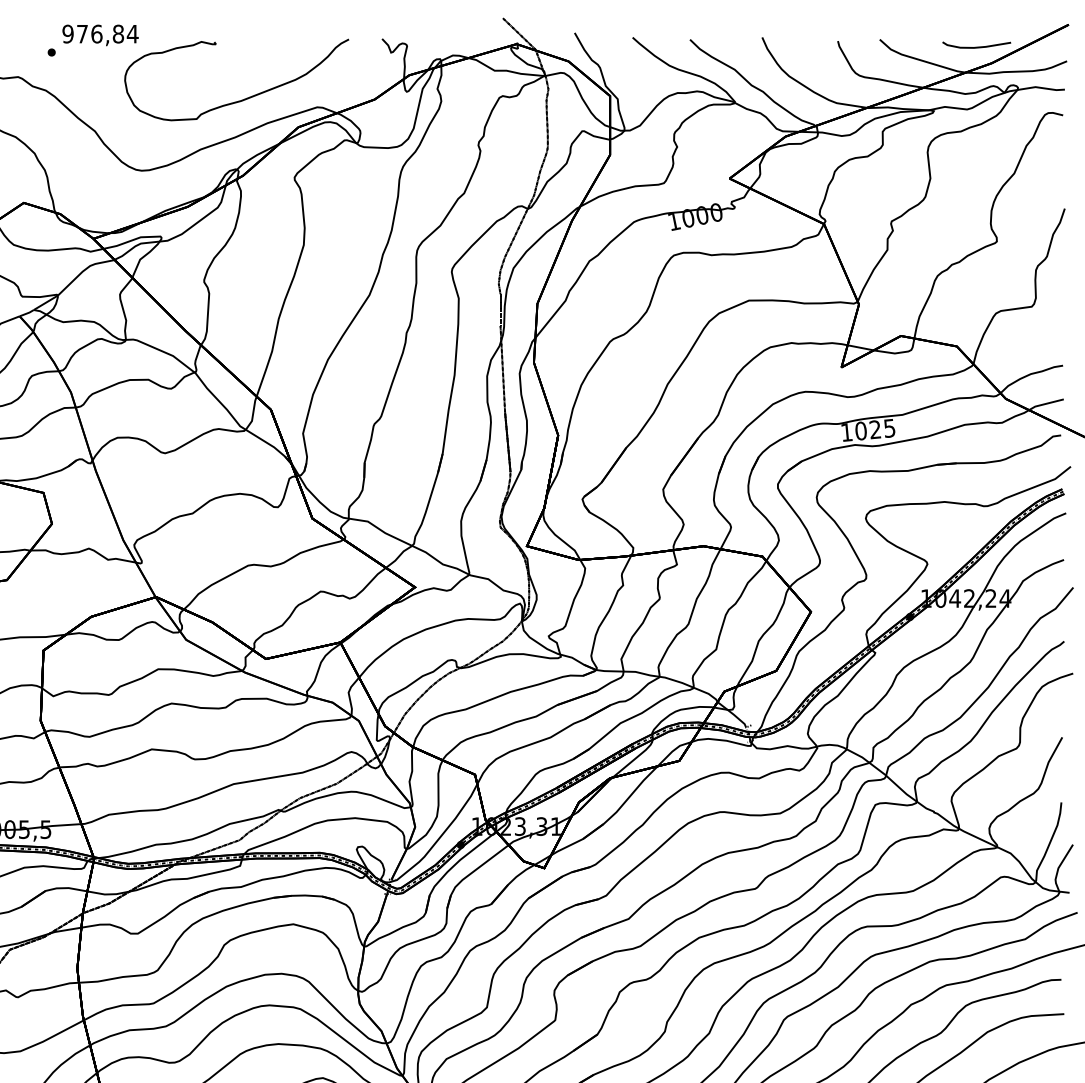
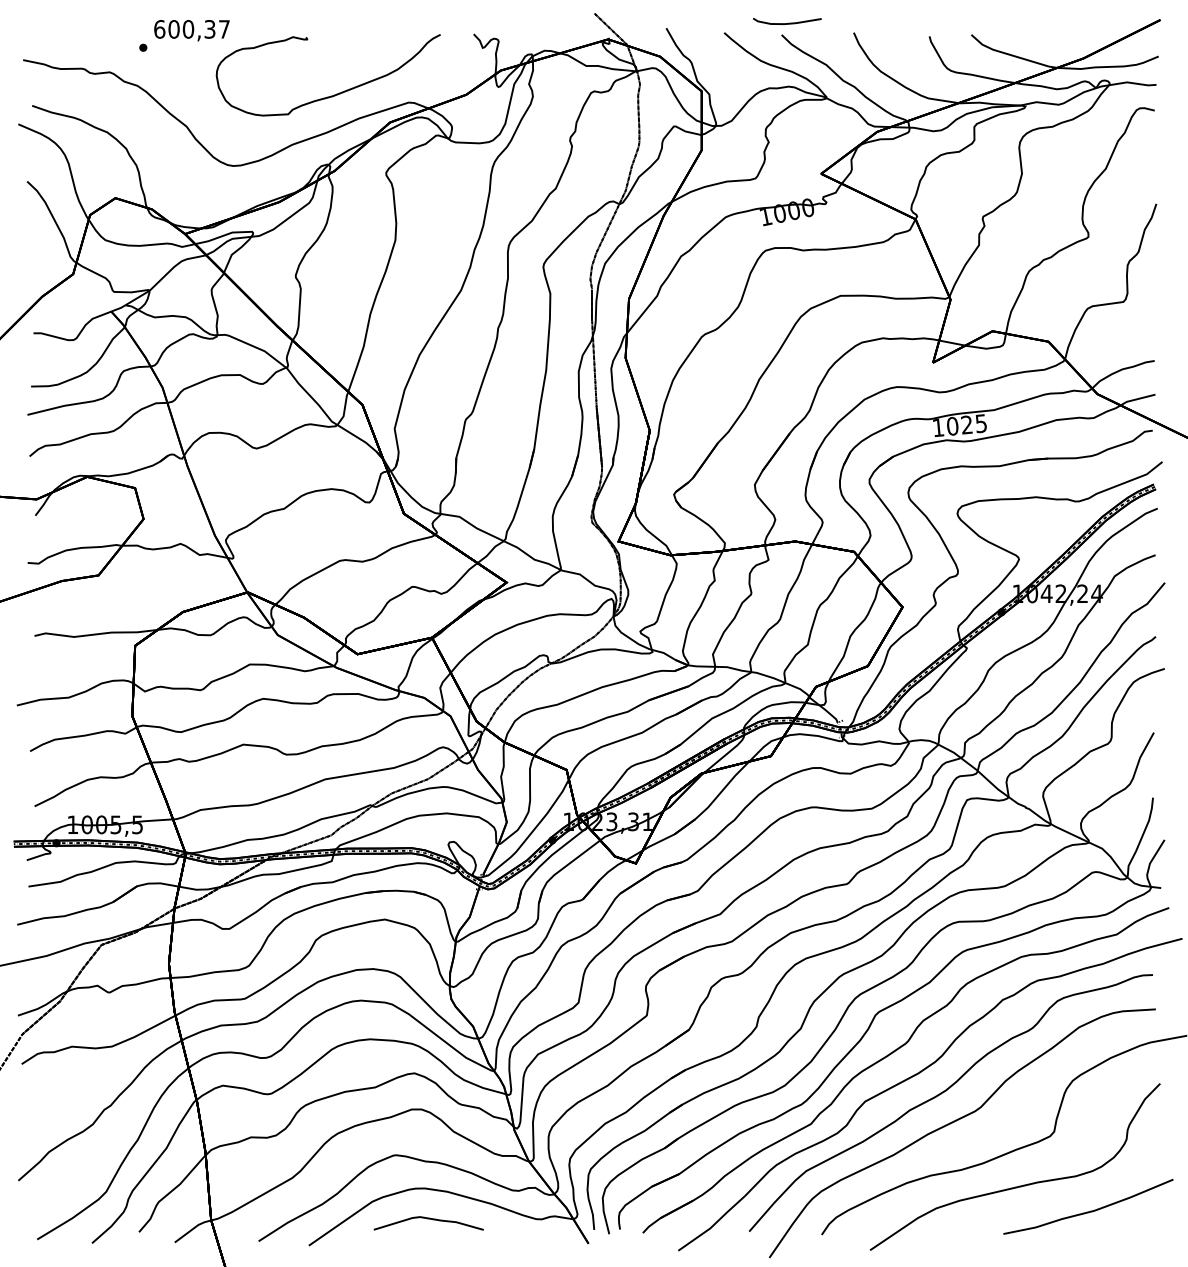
text: (100, 34) -> (192, 29), 976,84 -> 600,37
curve: (977, 46) -> (788, 22), moved

